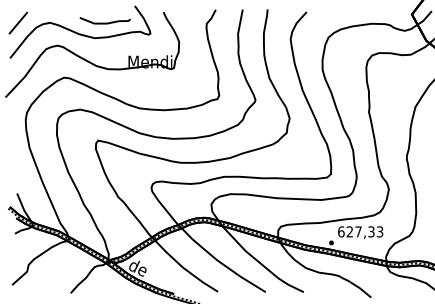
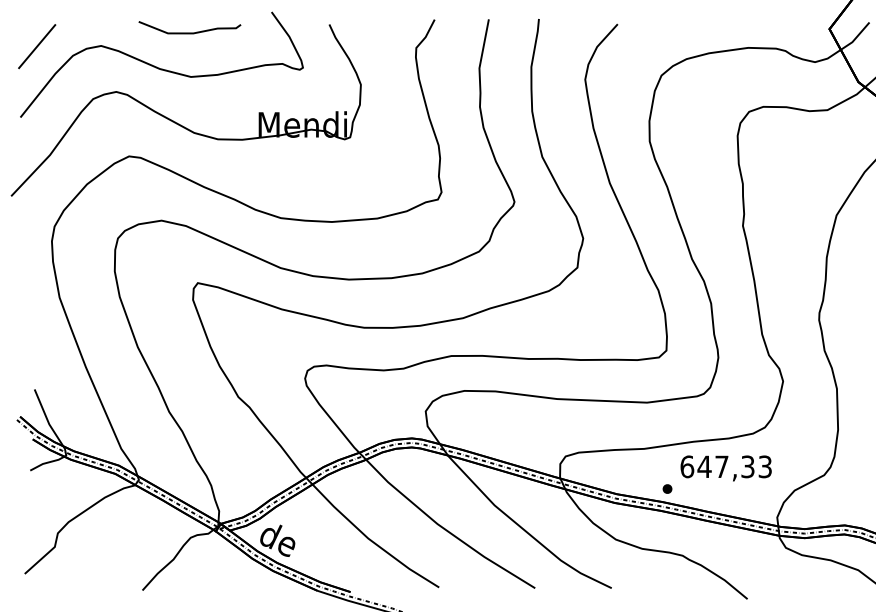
curve: (104, 22) -> (188, 31), moved
text: (349, 231) -> (703, 466), 627,33 -> 647,33

